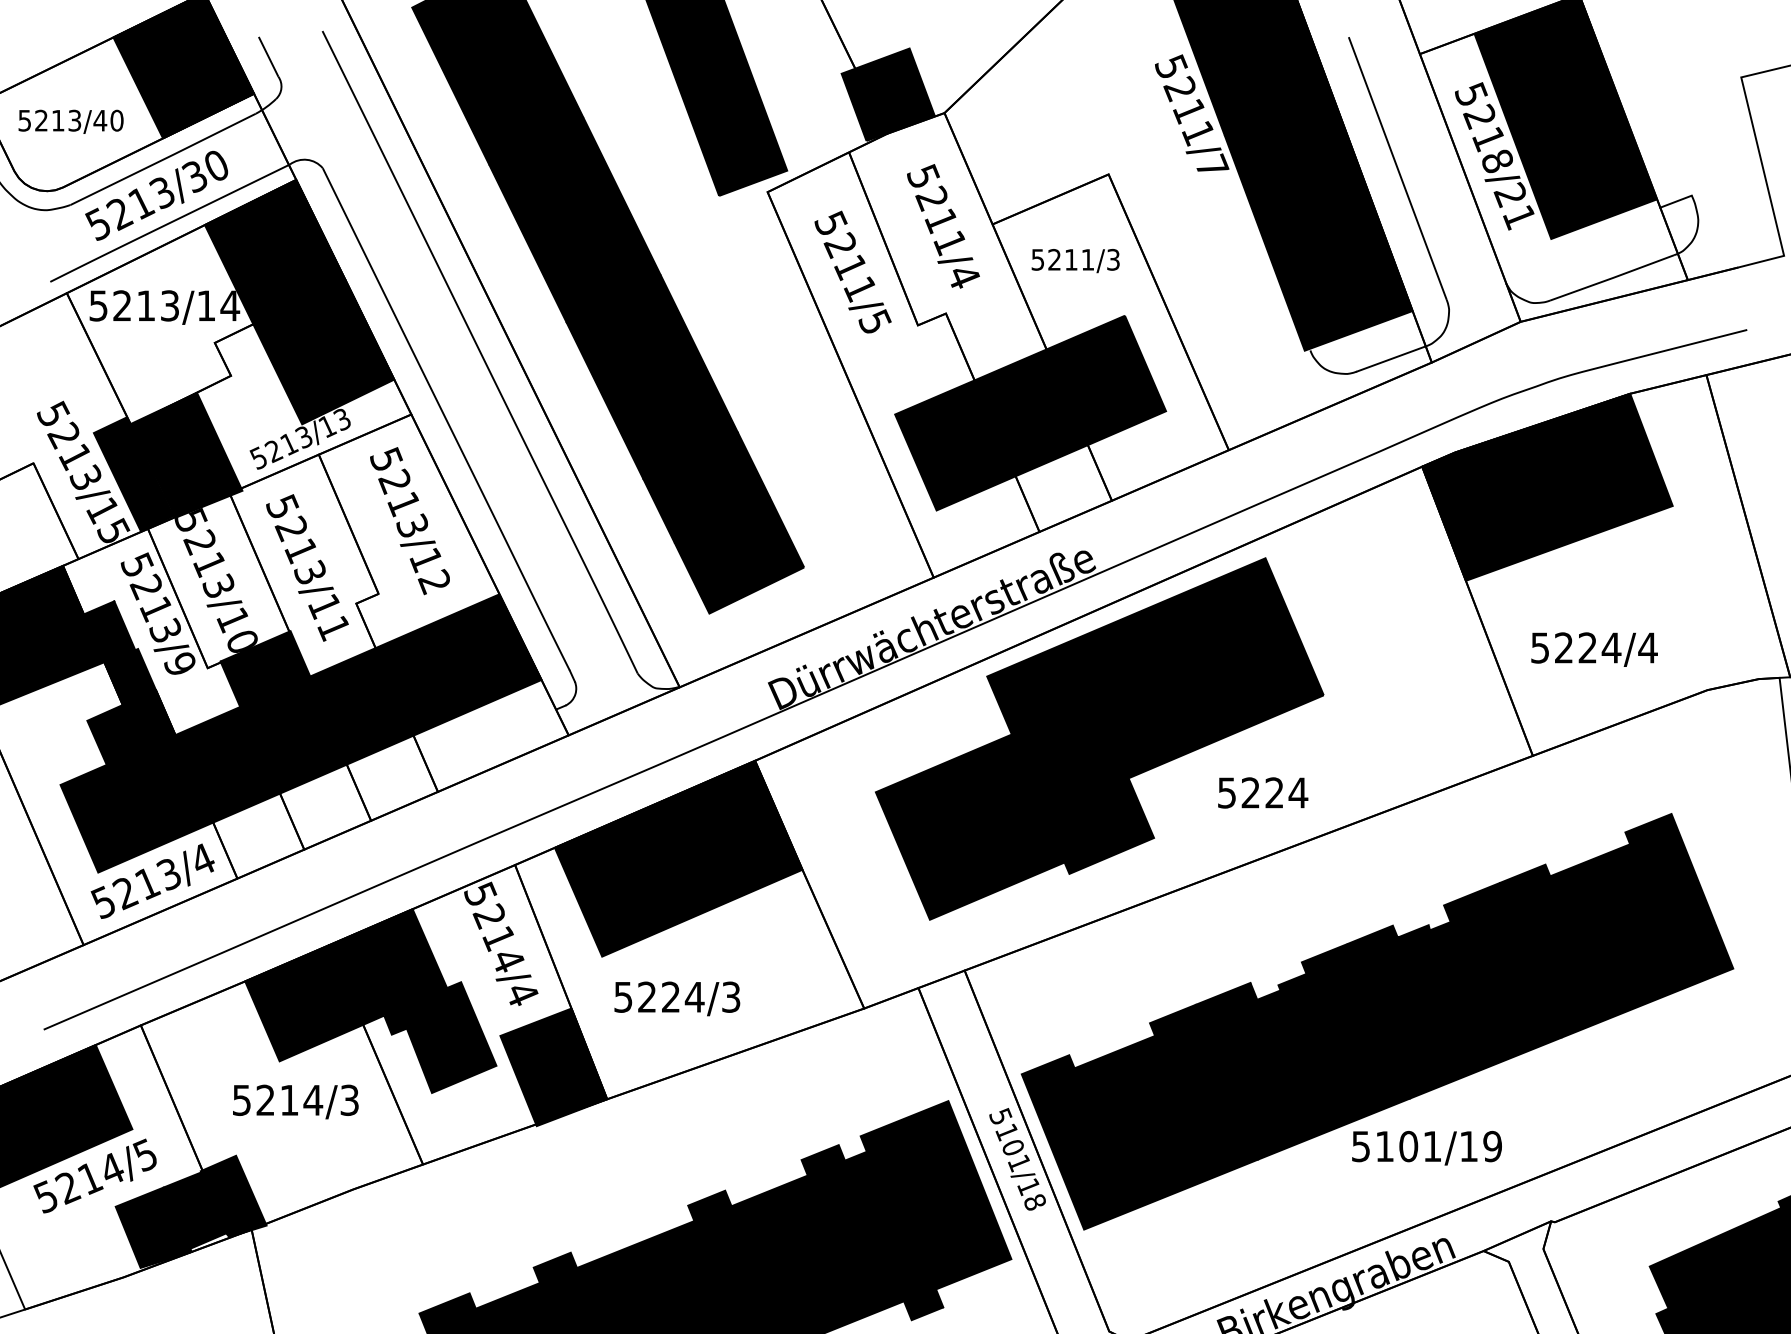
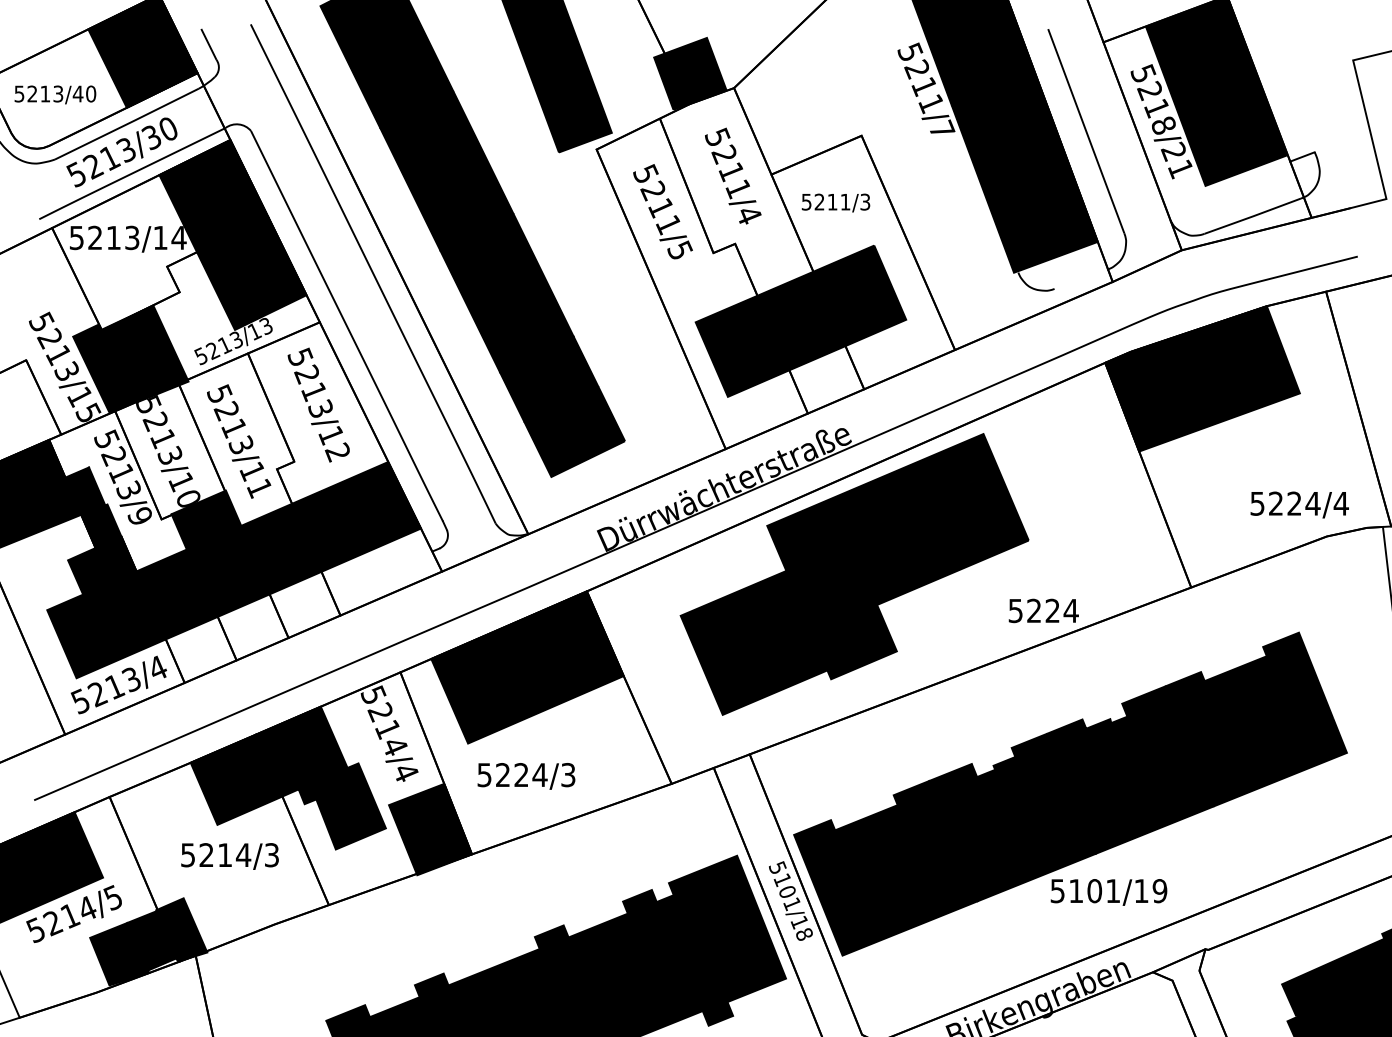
line: (1390, 358) -> (1080, 278), removed
text: (1594, 649) -> (1299, 504), moved
text: (1263, 792) -> (1044, 610), moved

